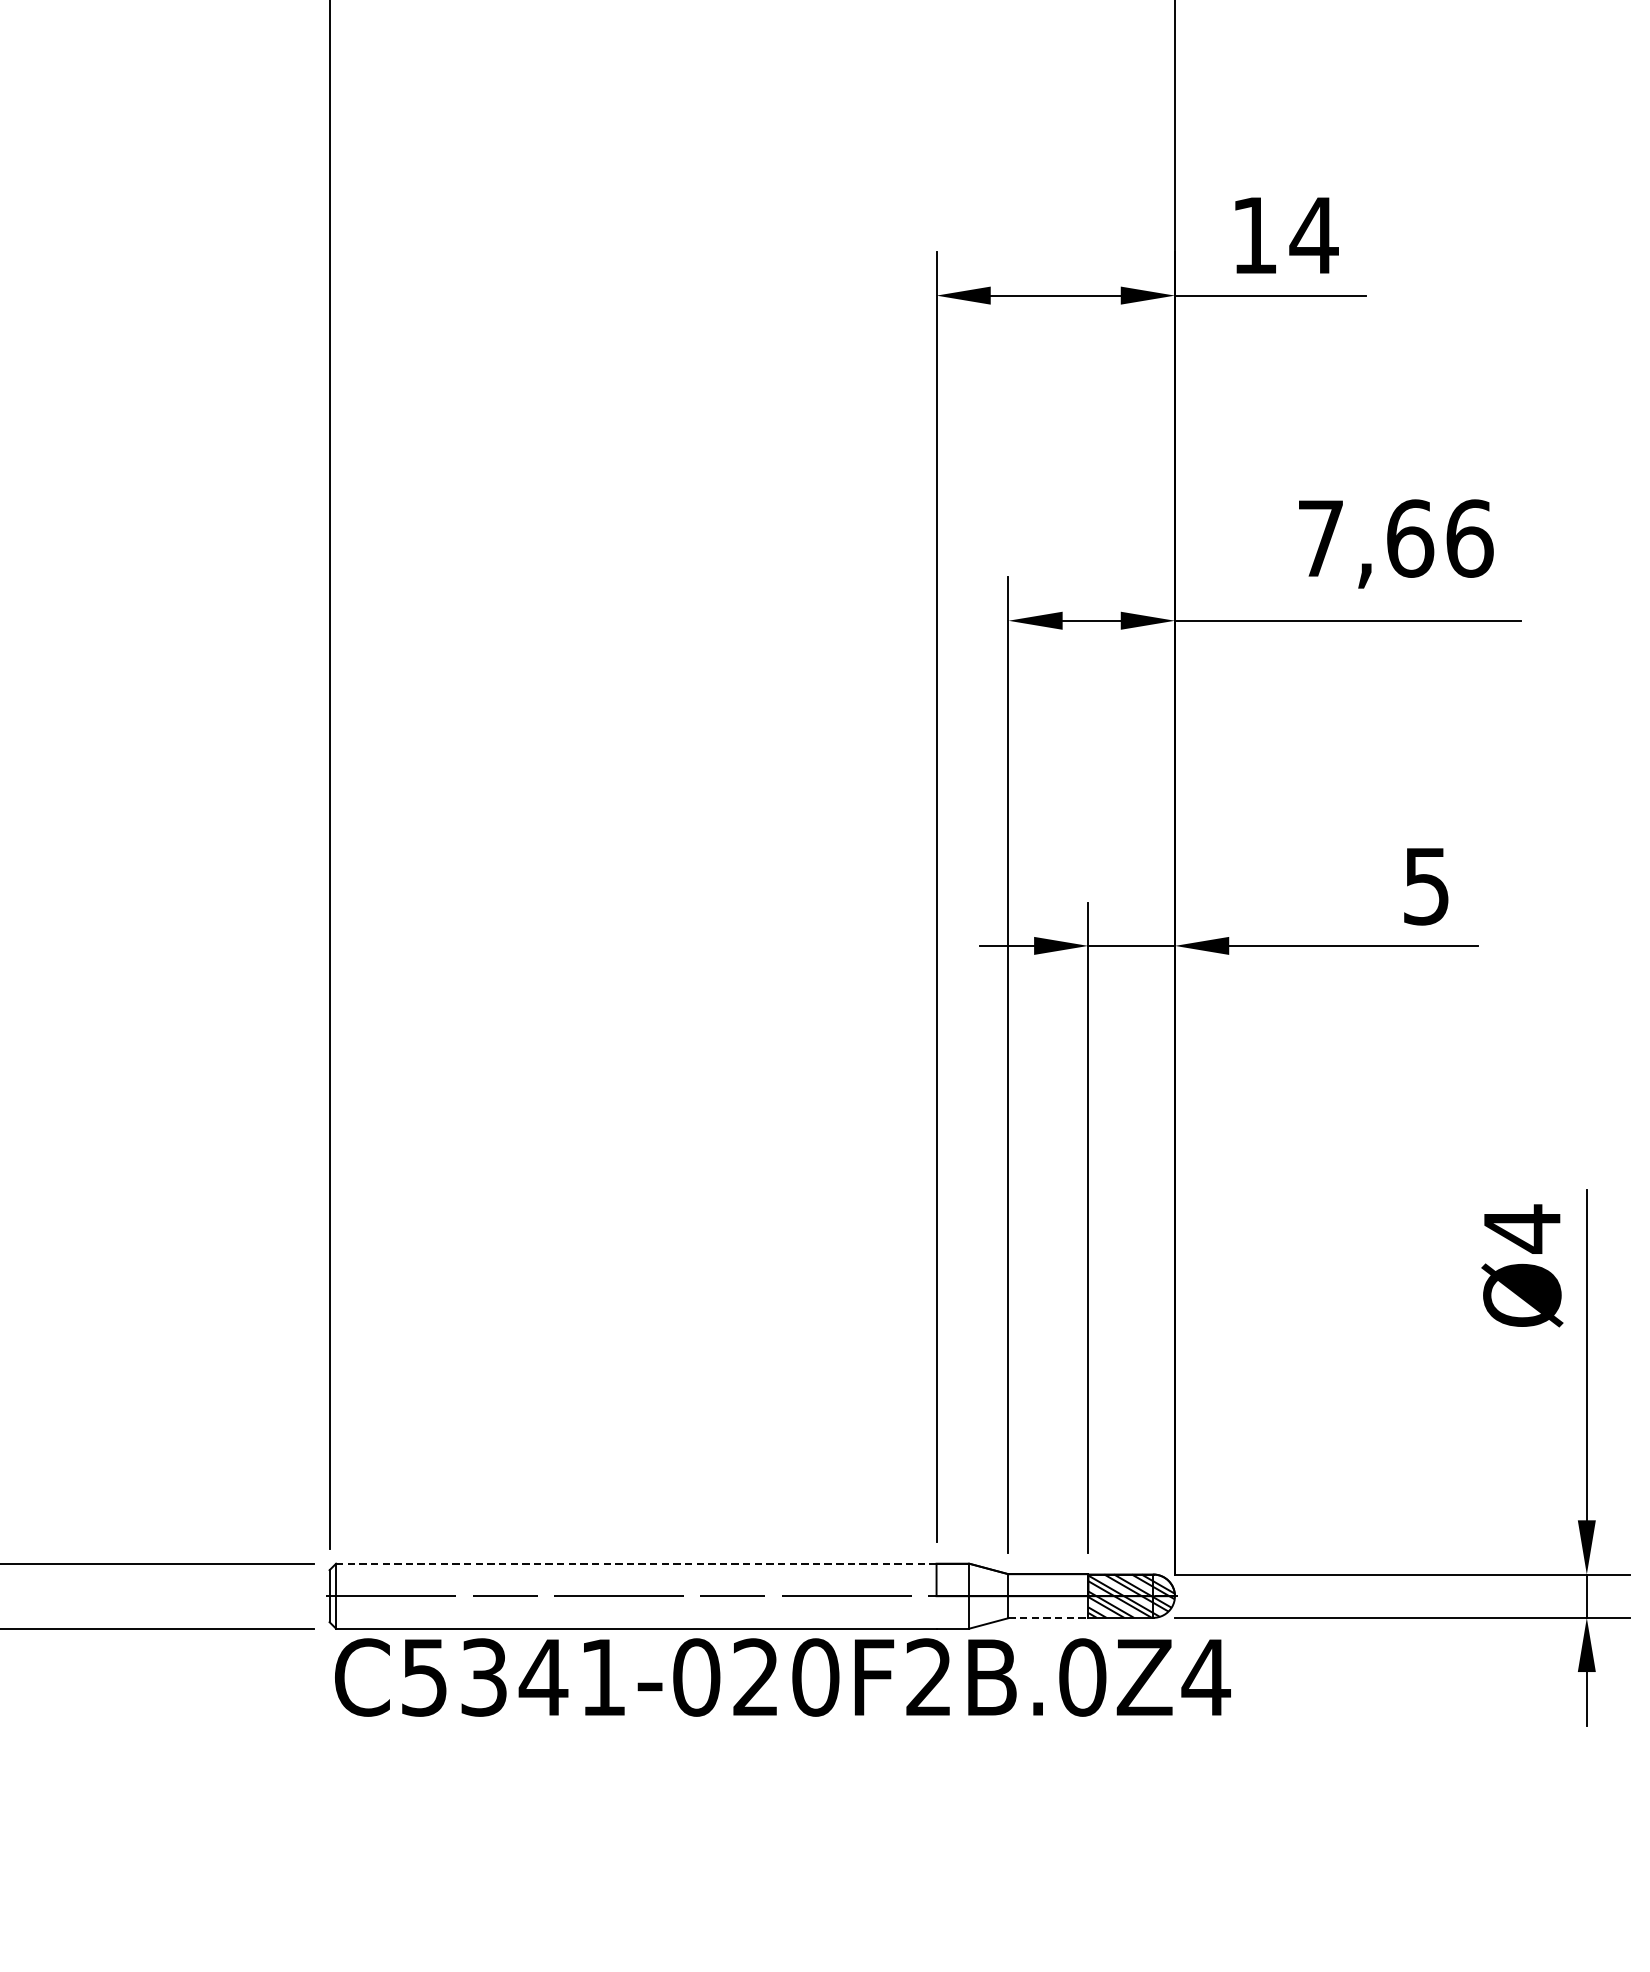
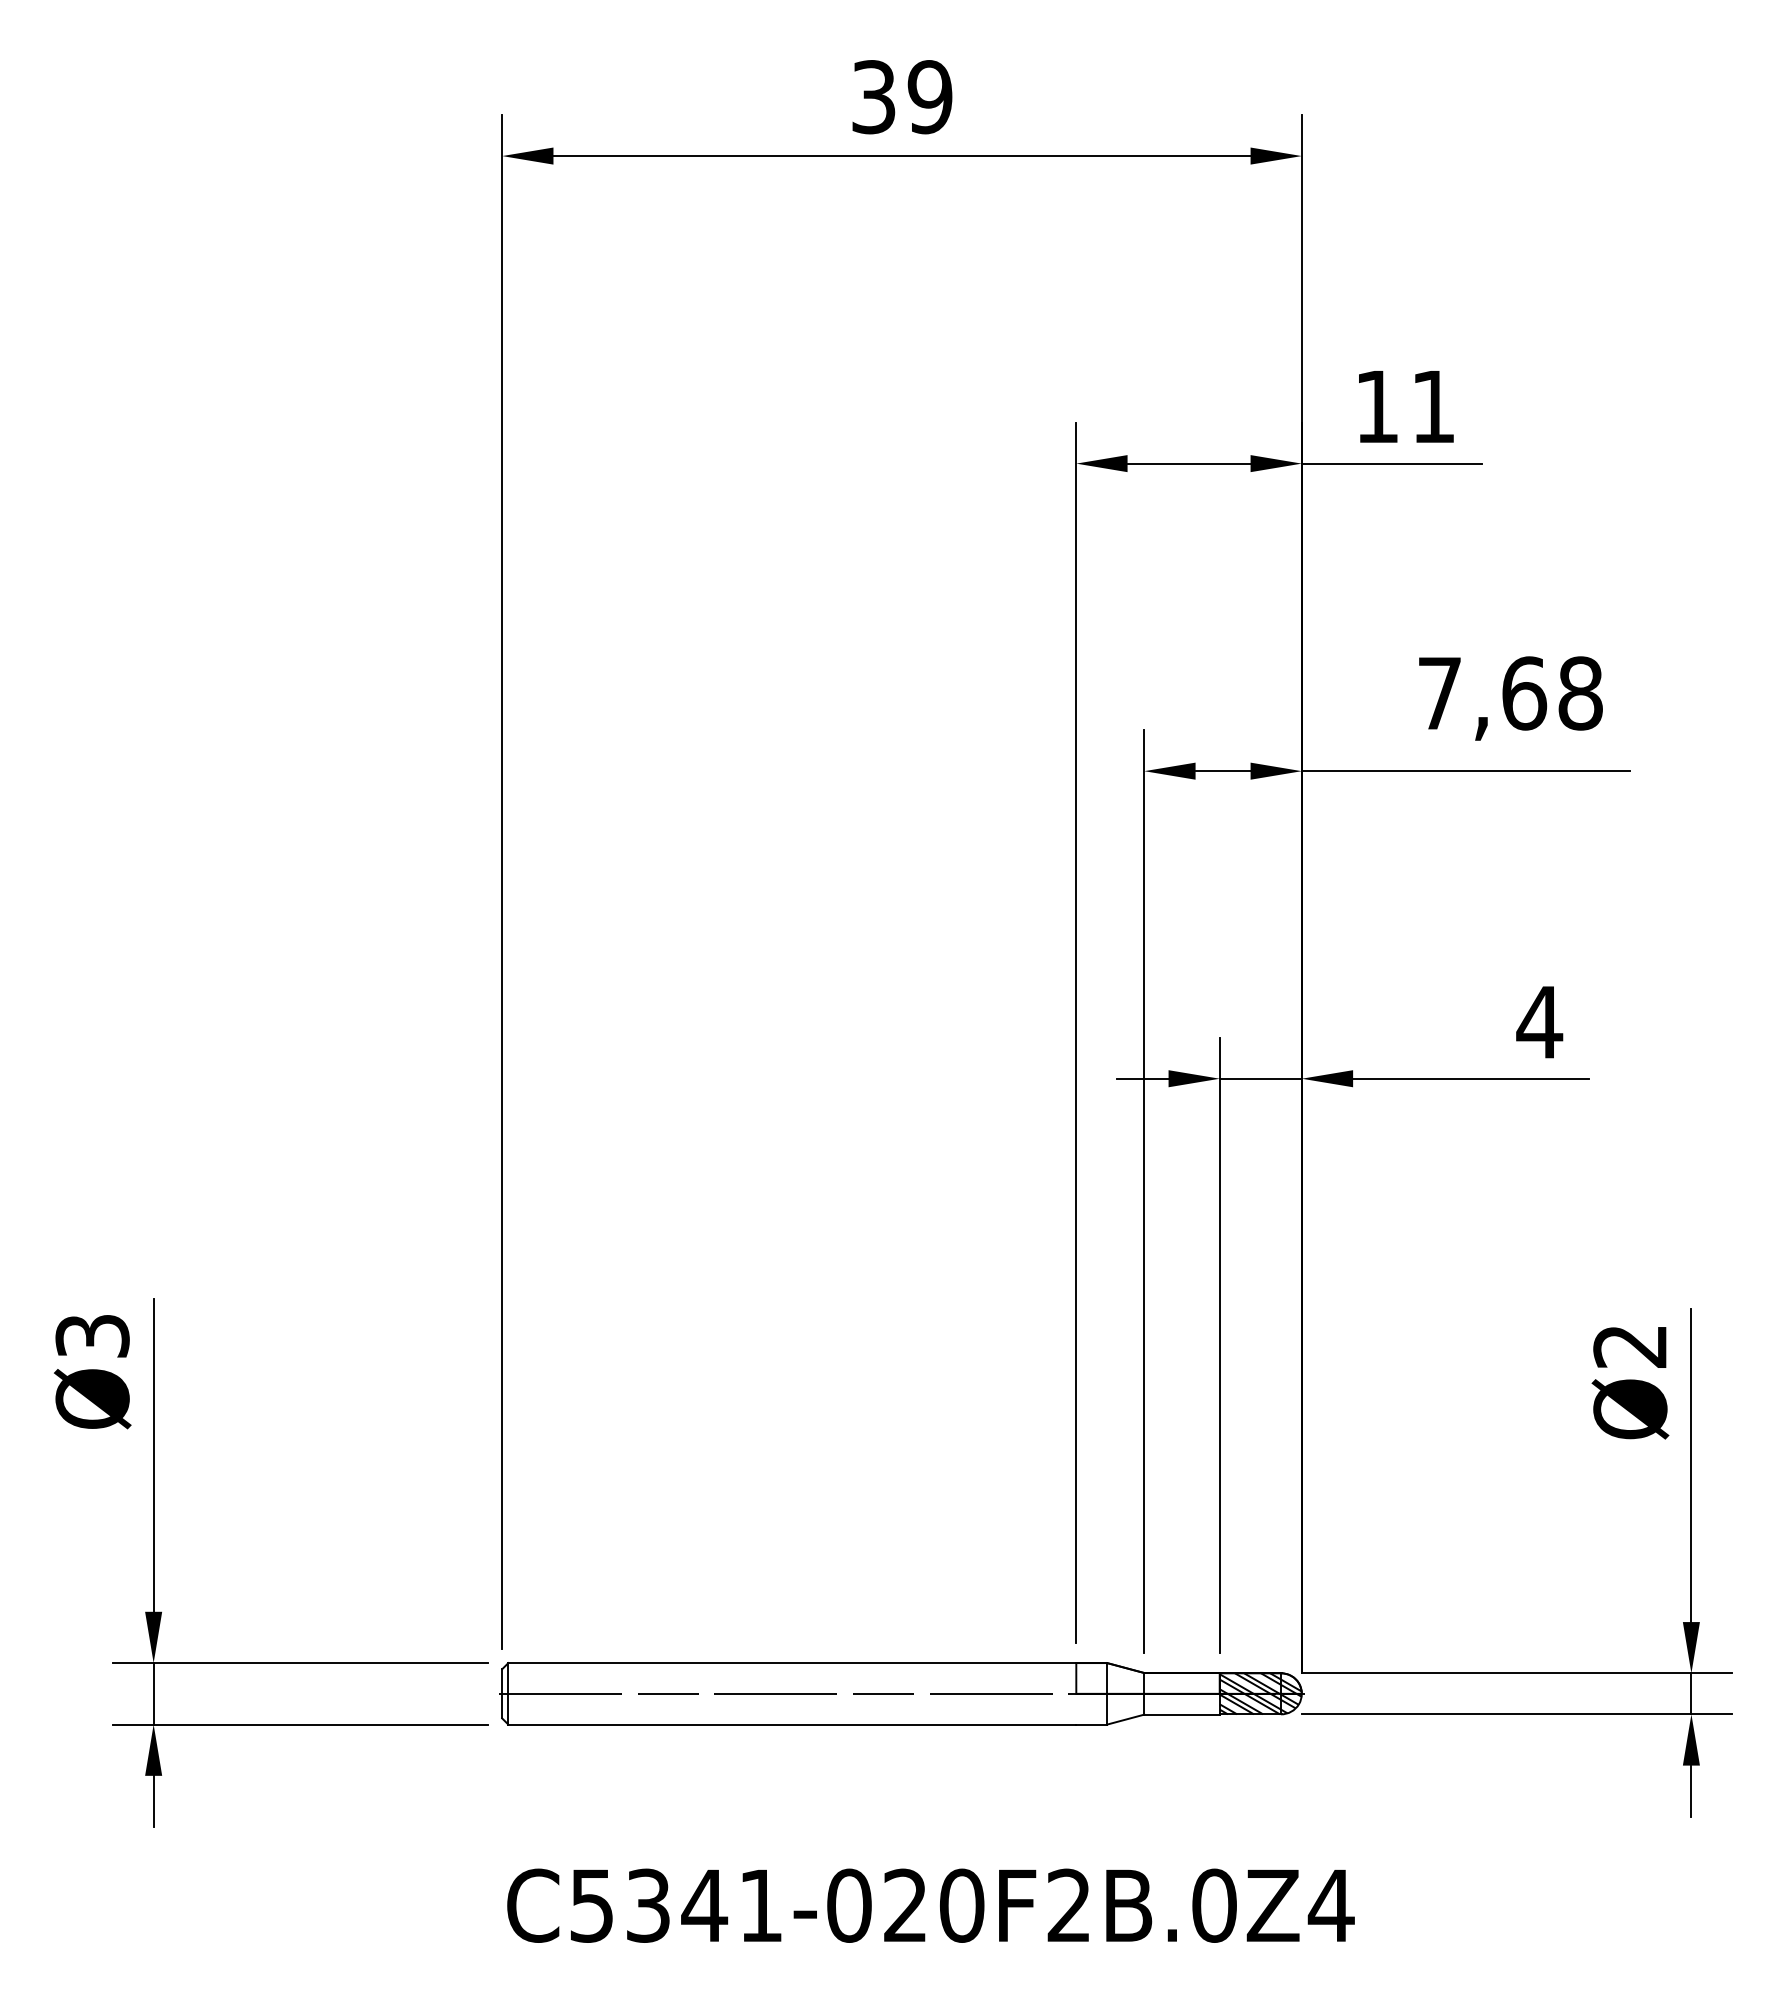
text: (1314, 235) -> (1433, 406), 14 -> 11
text: (1469, 538) -> (1580, 693), 7,66 -> 7,68
text: (1426, 886) -> (1539, 1022), 5 -> 4
text: (1521, 1228) -> (1629, 1346), Ø4 -> Ø2
line: (636, 1564) -> (792, 1663), dashed -> solid
line: (1048, 1618) -> (1182, 1714), dashed -> solid
text: (782, 1677) -> (930, 1905), moved

